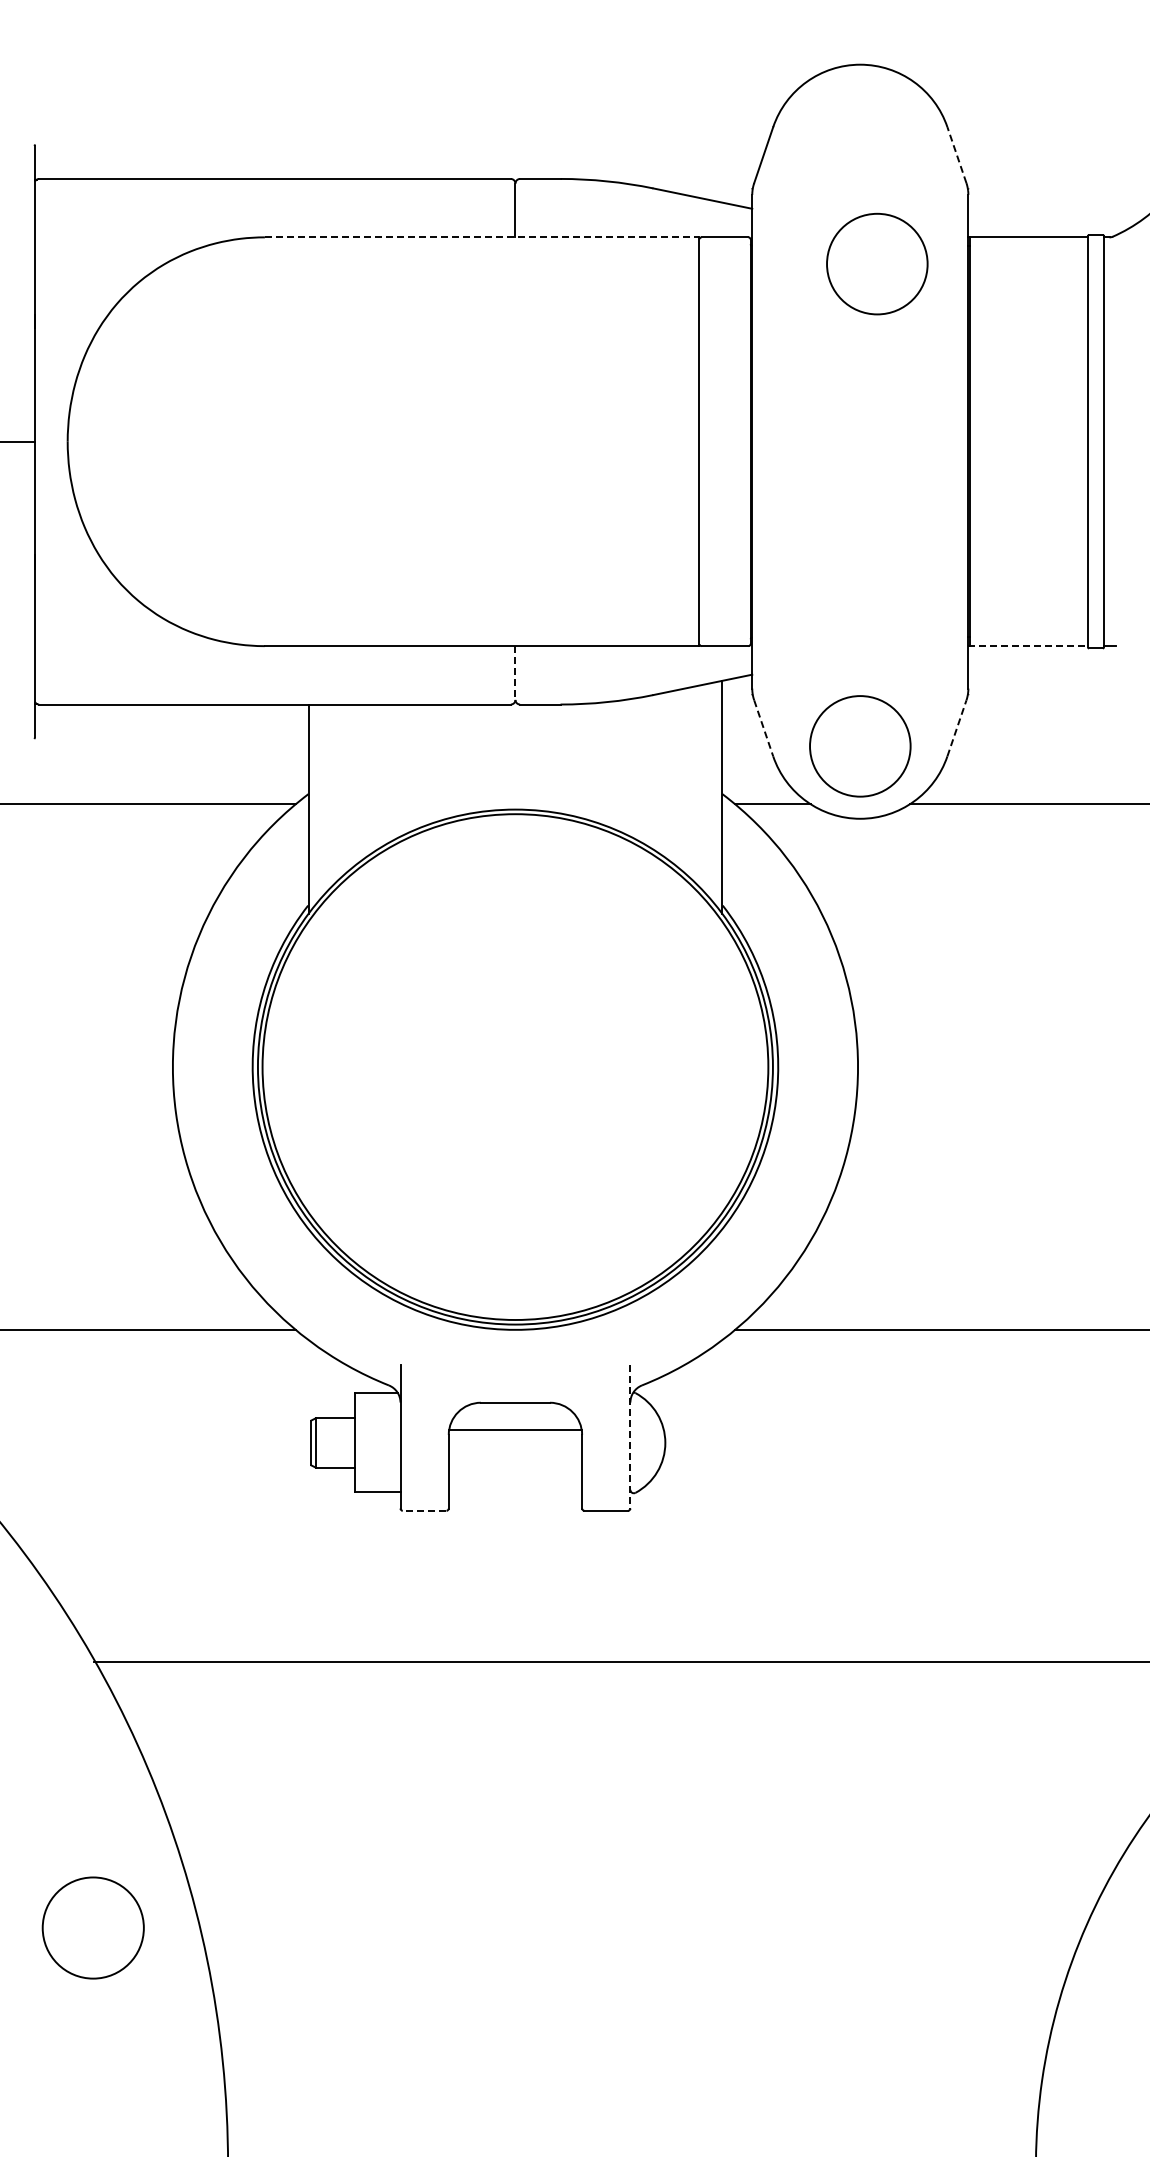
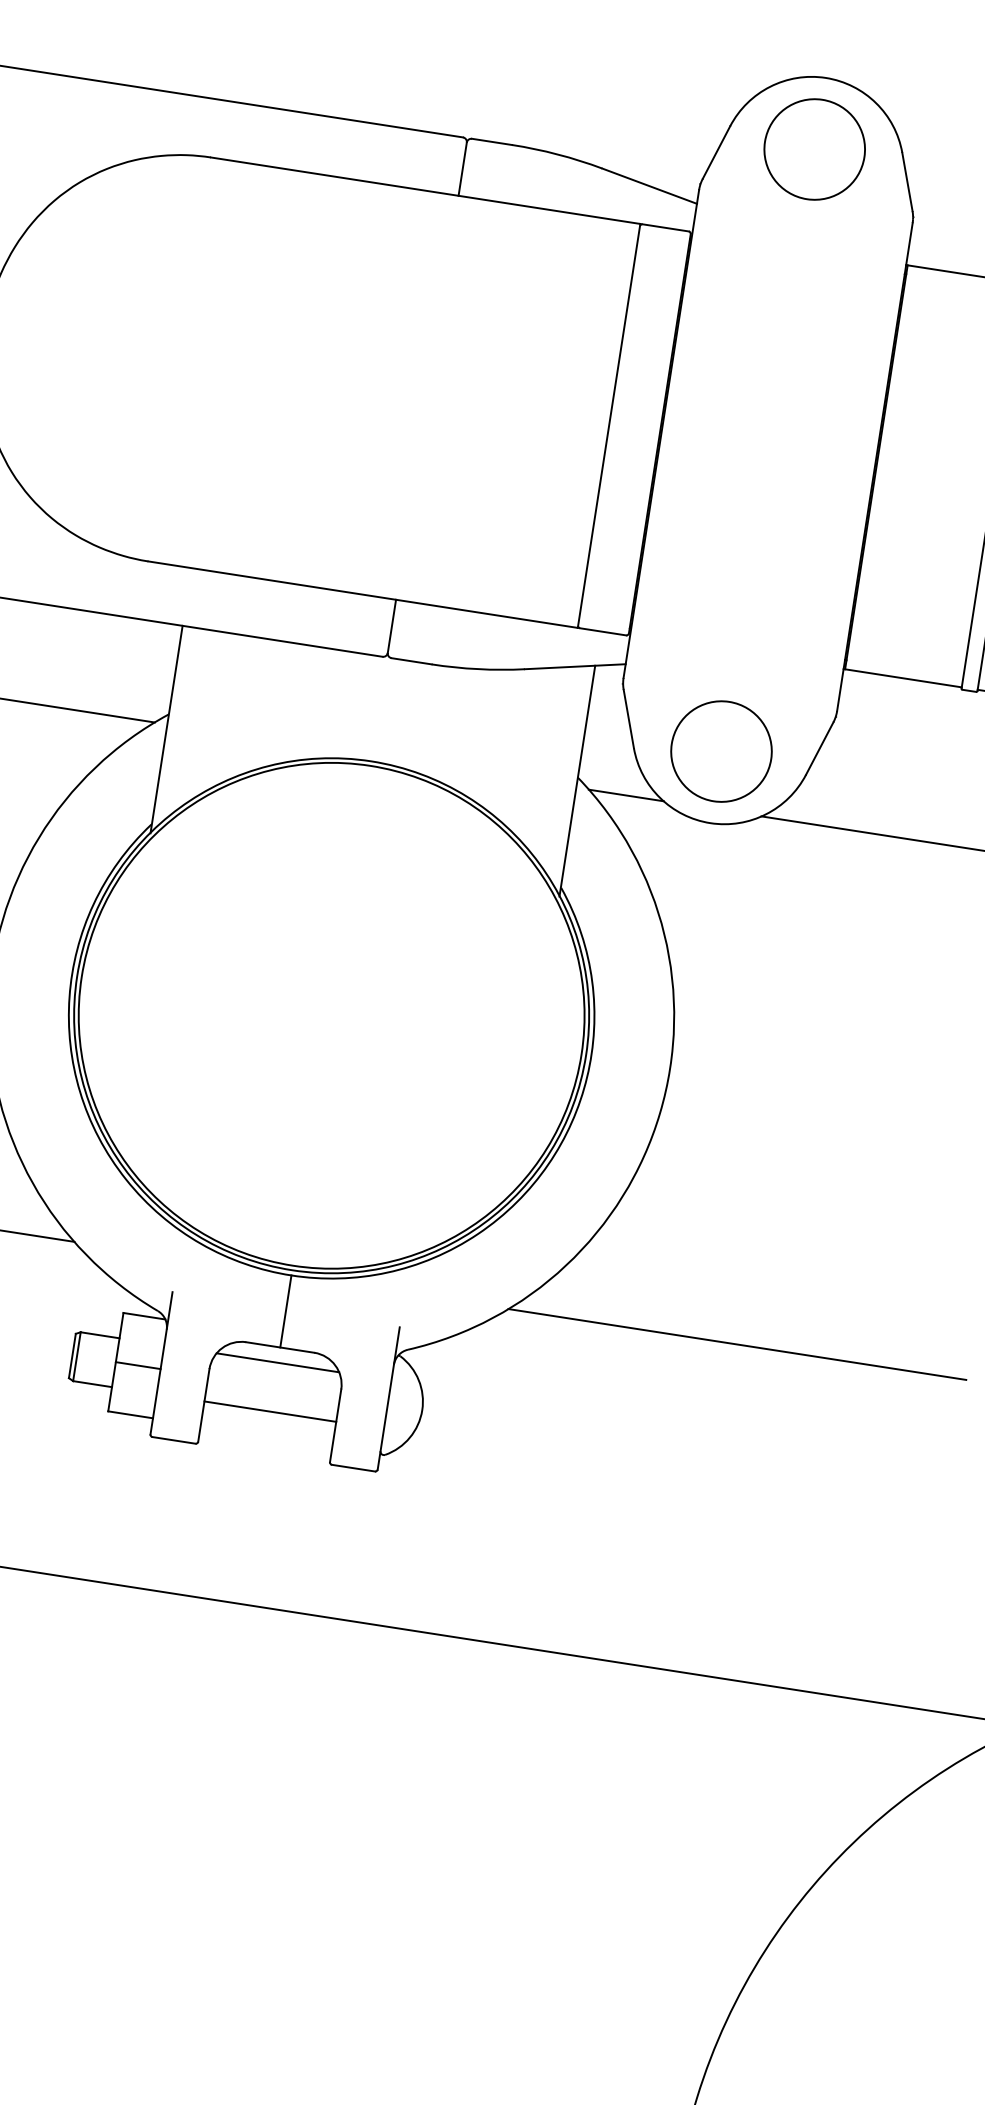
line: (956, 155) -> (906, 182), dashed -> solid
line: (482, 237) -> (425, 190), dashed -> solid
circle: (877, 263) -> (814, 148), moved
line: (1028, 646) -> (902, 678), dashed -> solid
line: (515, 673) -> (391, 626), dashed -> solid
line: (763, 728) -> (628, 719), dashed -> solid
line: (956, 728) -> (819, 748), dashed -> solid
line: (515, 1365) -> (286, 1310), added
line: (515, 1418) -> (277, 1363), added
line: (515, 1429) -> (270, 1411), moved
line: (630, 1436) -> (388, 1398), dashed -> solid
line: (377, 1442) -> (137, 1365), added
line: (424, 1510) -> (173, 1440), dashed -> solid

